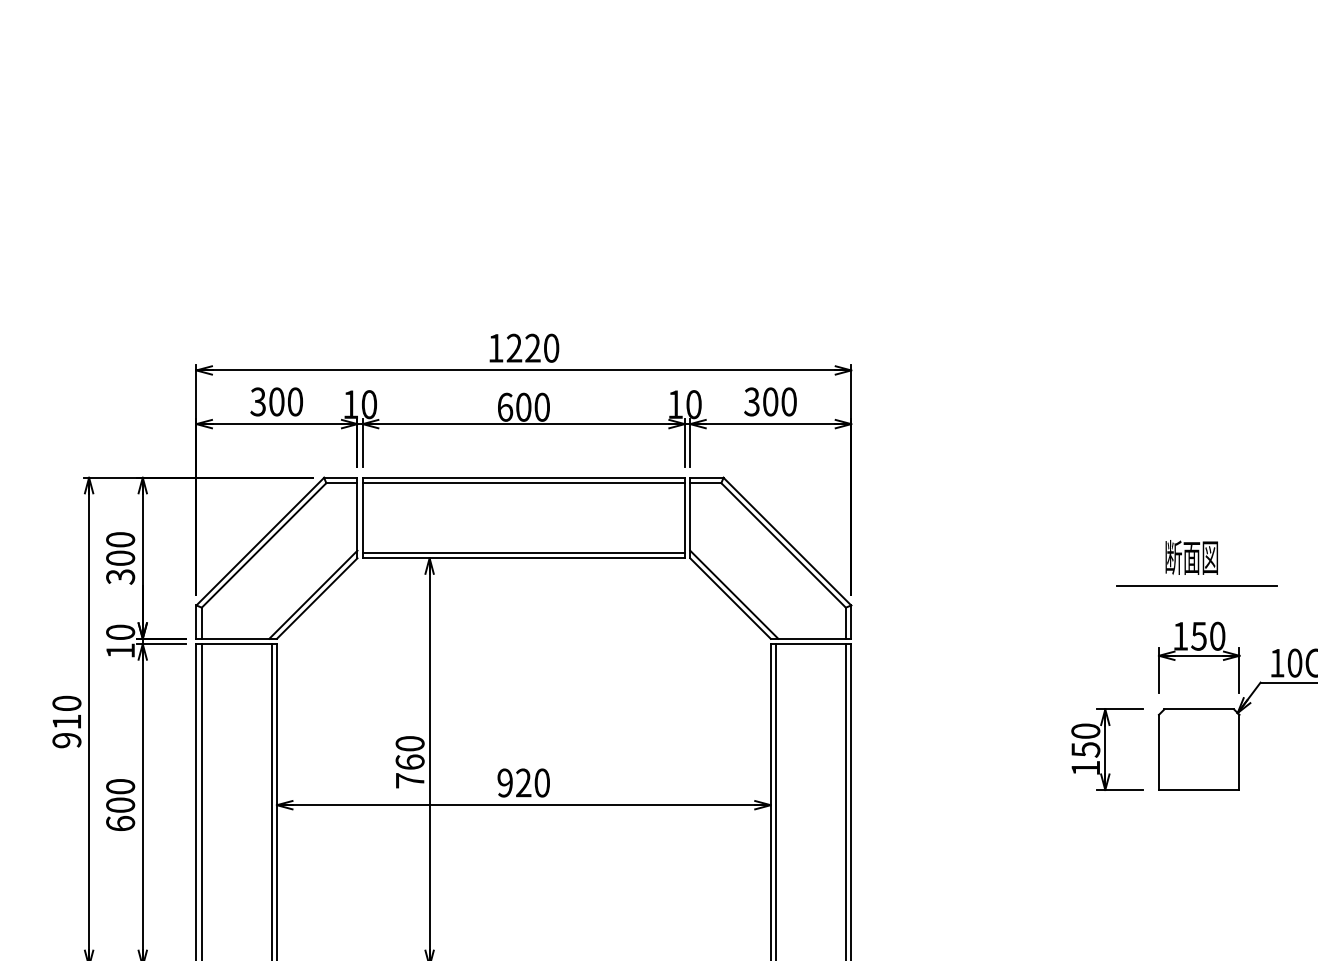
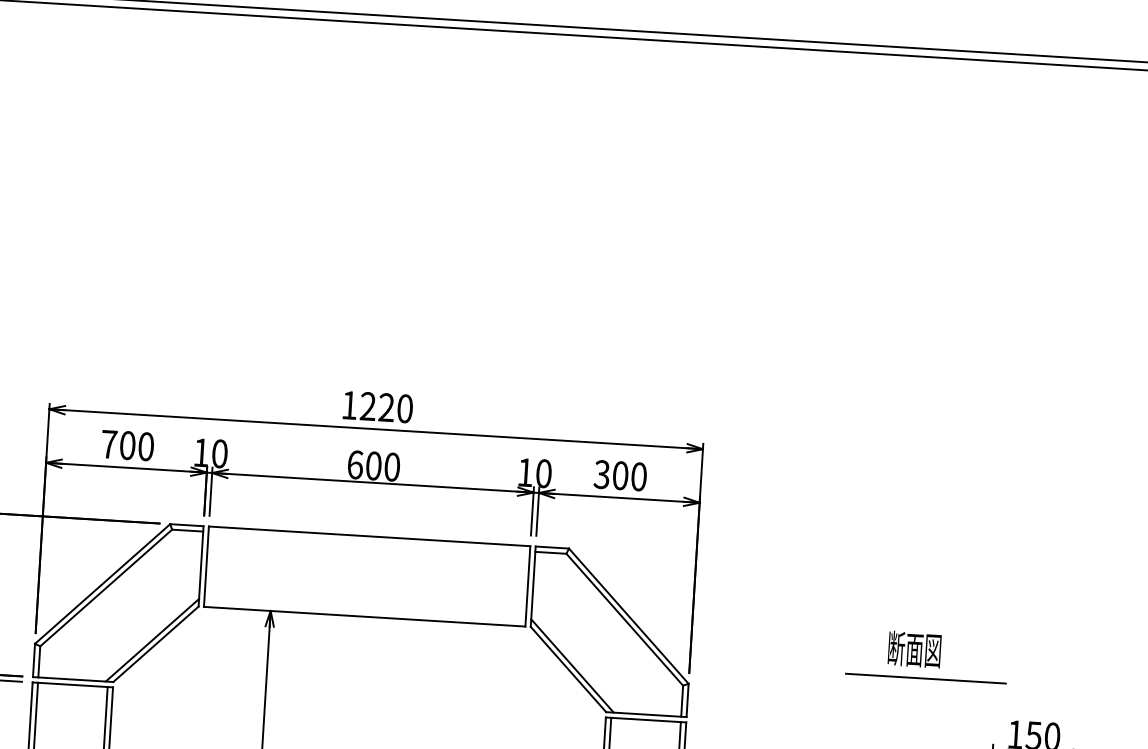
text: (258, 401) -> (109, 444), 300 -> 700
line: (523, 483) -> (368, 542), removed
line: (523, 552) -> (364, 610), removed
text: (1191, 557) -> (914, 649), moved
line: (1196, 585) -> (925, 678), moved

